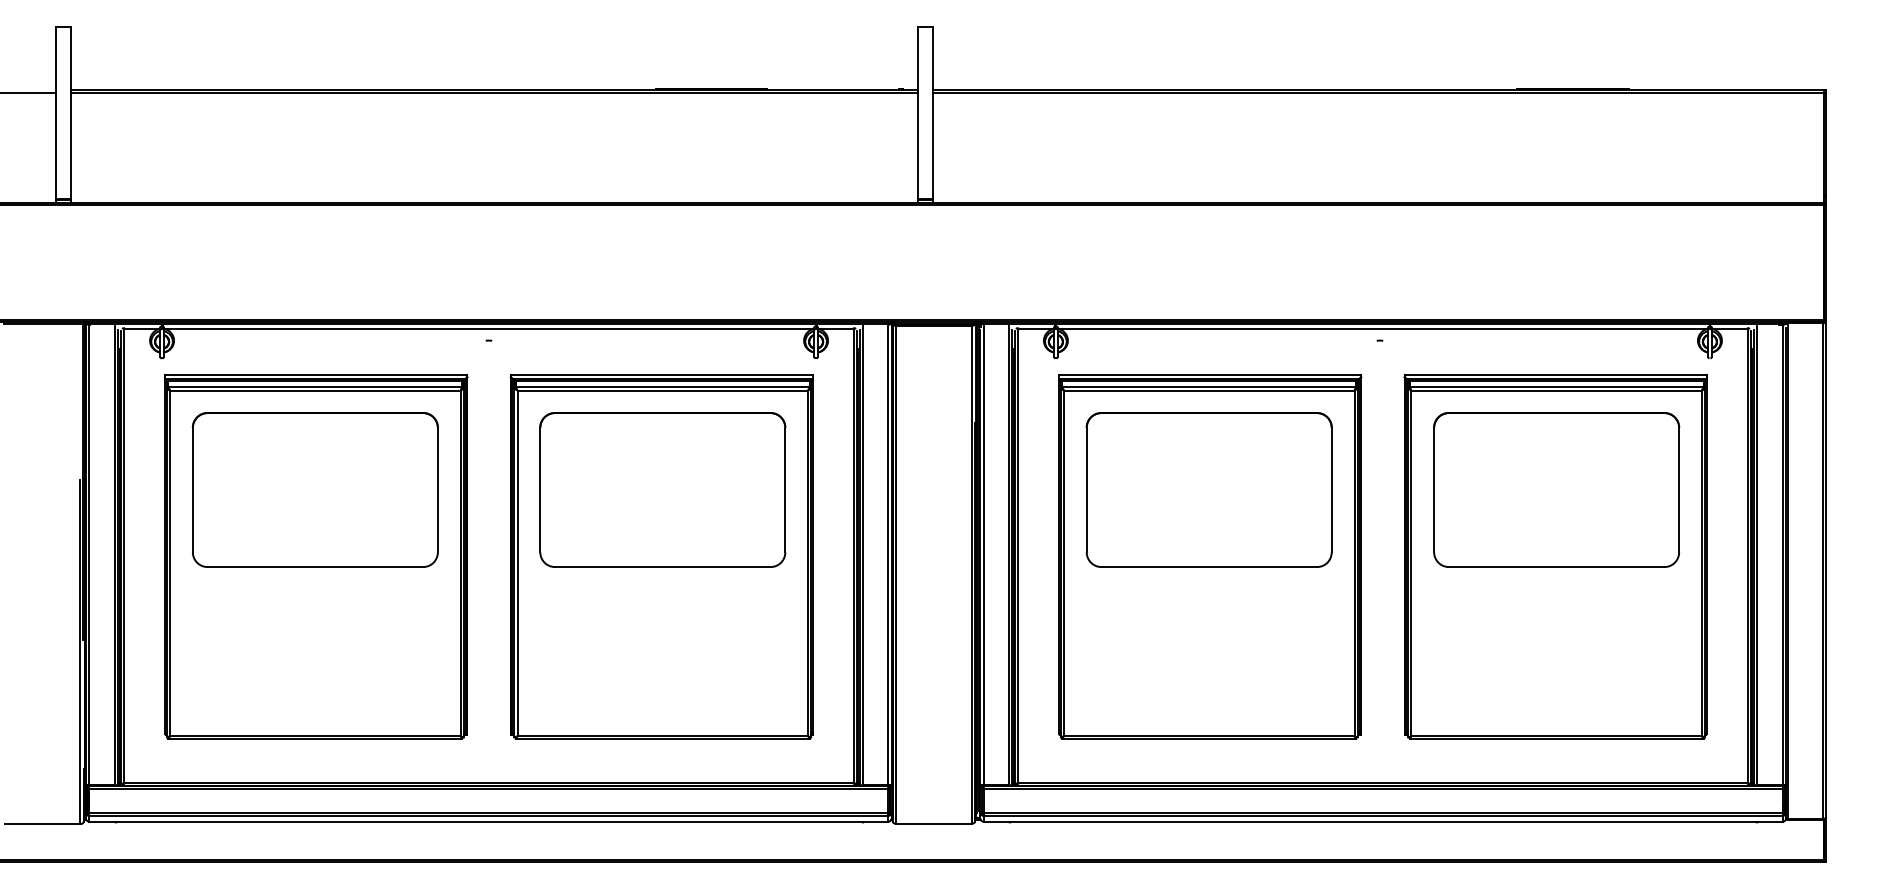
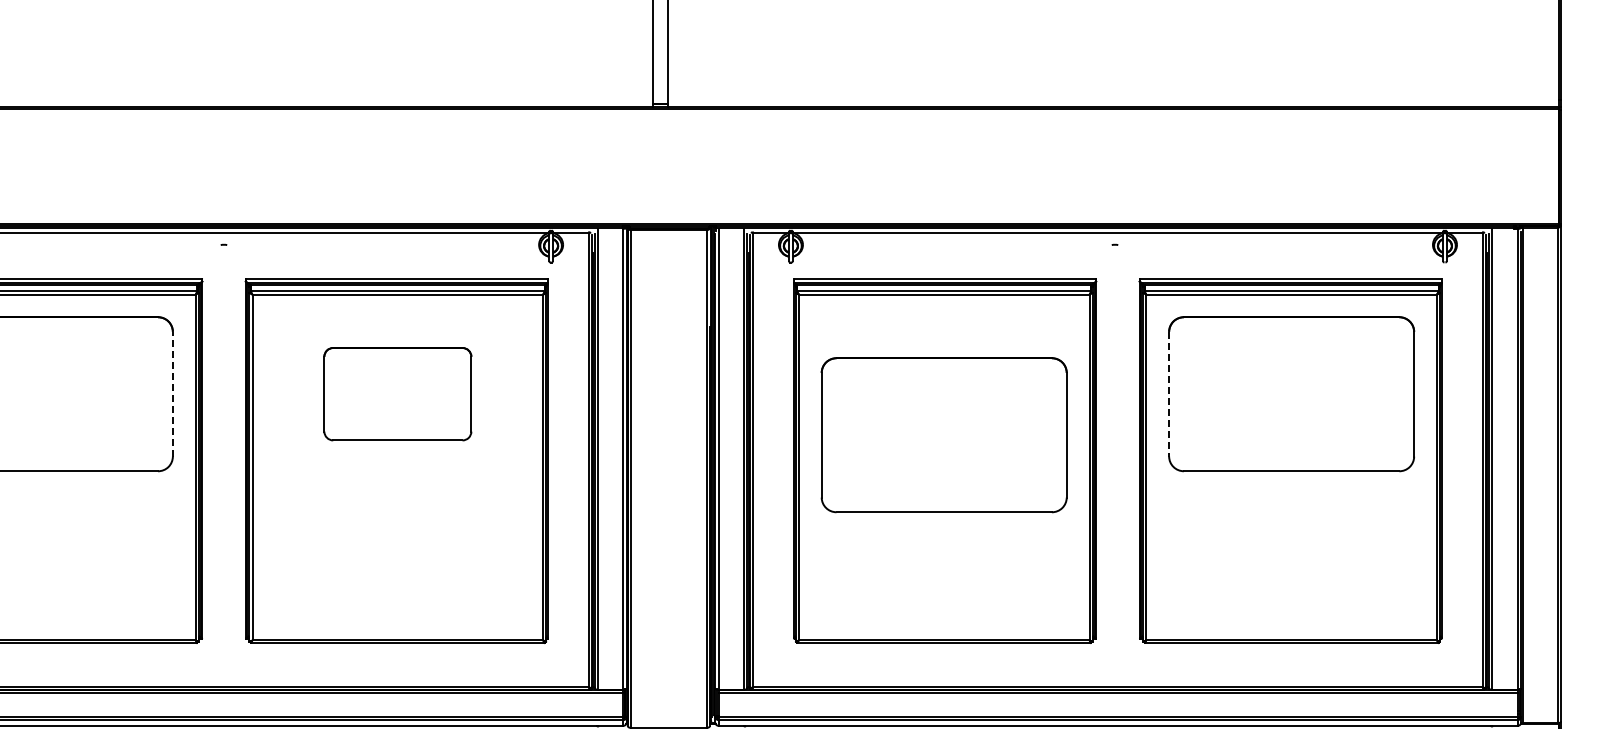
line: (437, 489) -> (172, 393), solid -> dashed
part: (662, 489) -> (397, 393), size x0.6
part: (1208, 489) -> (943, 434), moved
line: (1434, 490) -> (1169, 394), solid -> dashed

